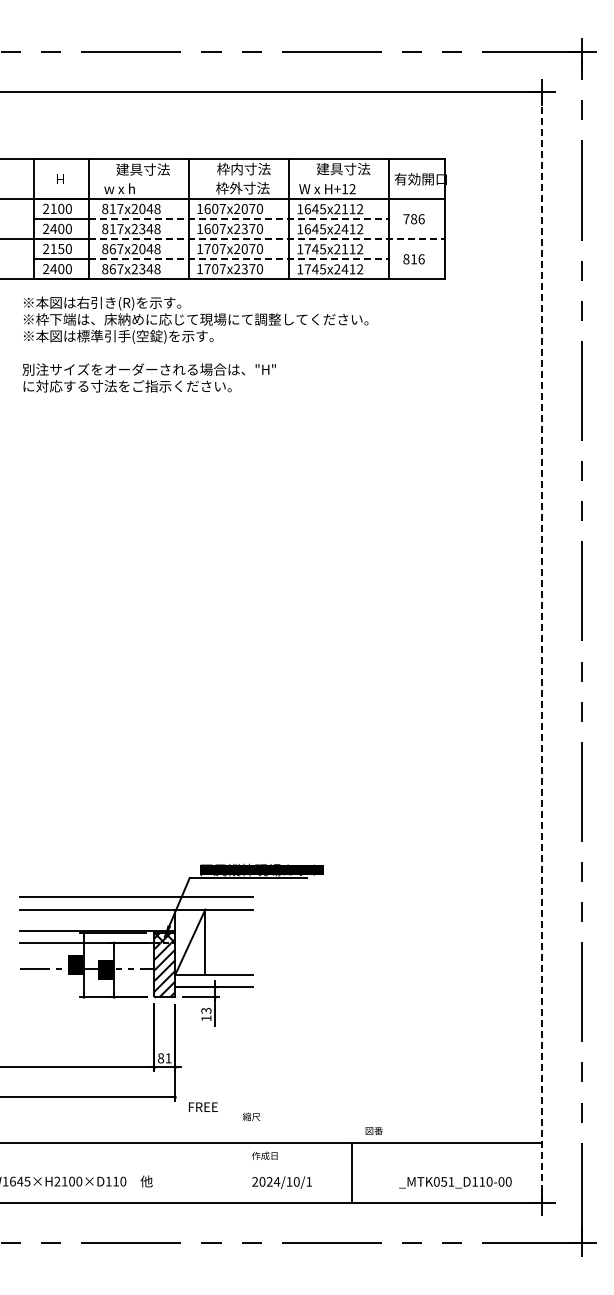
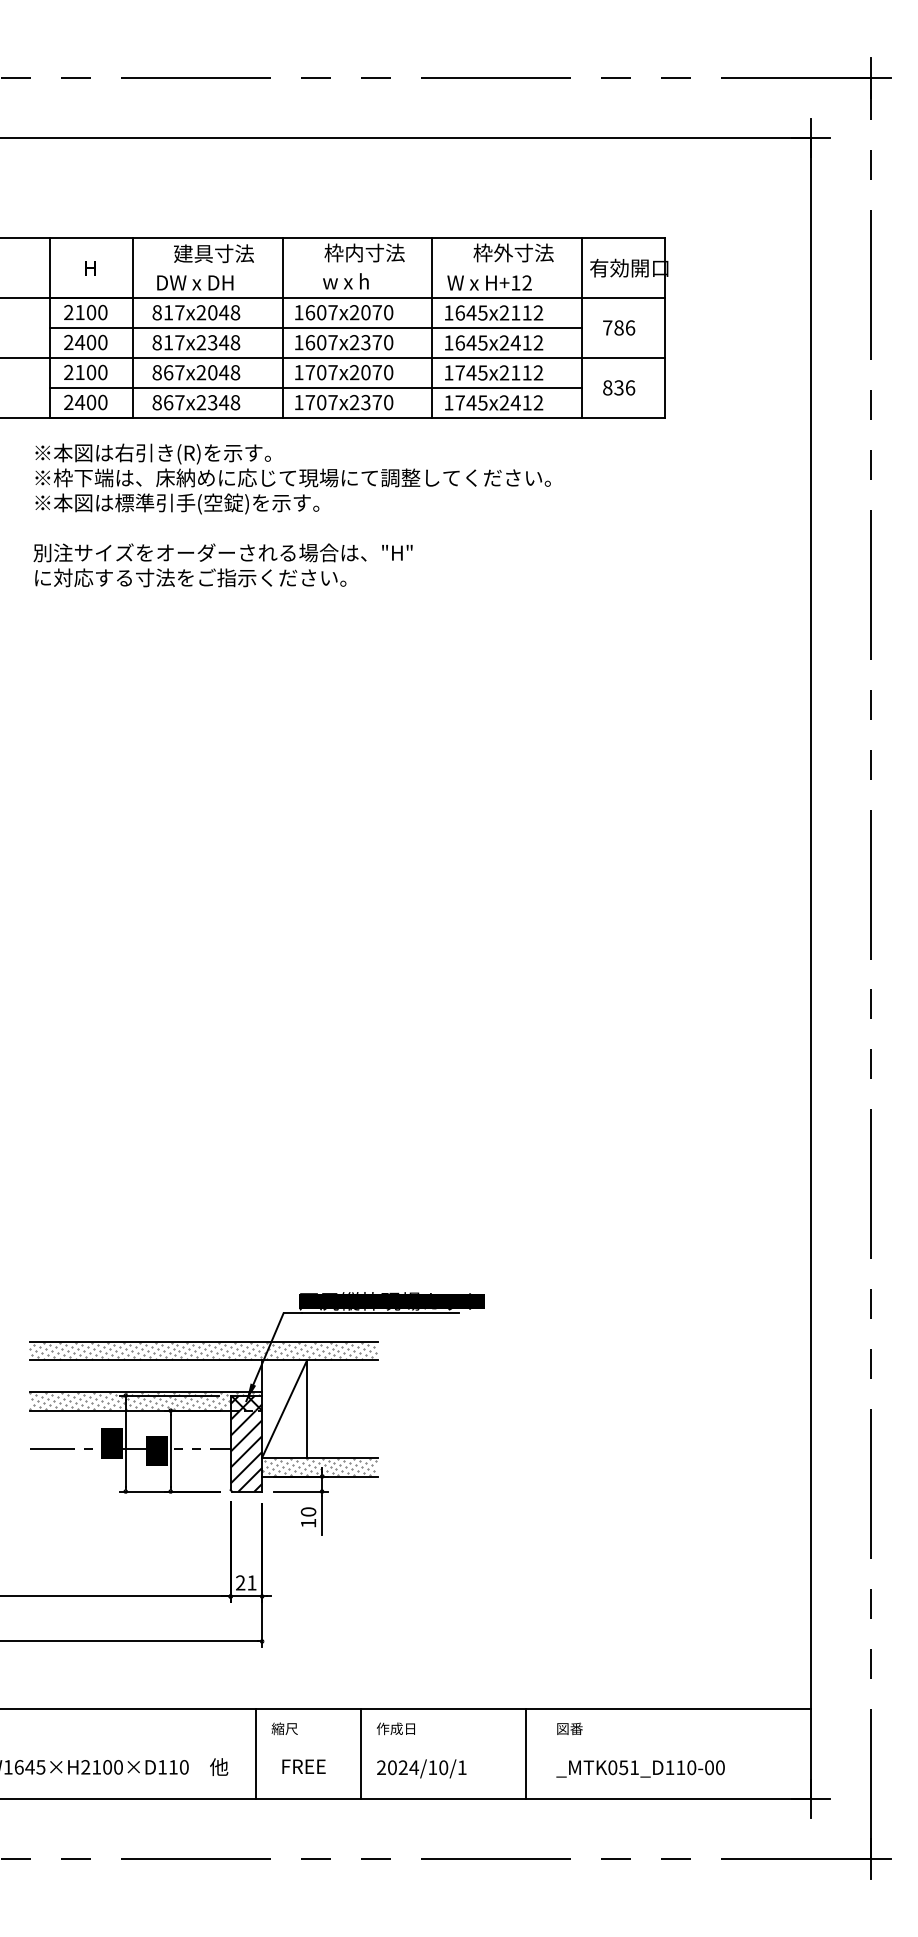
text: (329, 168) -> (492, 252), 建具寸法 -> 枠外寸法
text: (130, 188) -> (195, 282), w x h -> DW x DH
text: (242, 188) -> (362, 282), 枠外寸法 -> w x h
line: (239, 219) -> (358, 328), dashed -> solid
line: (266, 239) -> (398, 358), dashed -> solid
text: (61, 248) -> (91, 371), 2150 -> 2100
line: (239, 259) -> (358, 388), dashed -> solid
text: (413, 259) -> (618, 388), 816 -> 836
line: (542, 647) -> (811, 968), dashed -> solid
hatch: (135, 903) -> (202, 1351), added
hatch: (96, 936) -> (144, 1400), added
hatch: (213, 980) -> (319, 1466), added
text: (206, 1010) -> (308, 1511), 13 -> 10
text: (161, 1058) -> (241, 1583), 81 -> 21
text: (203, 1106) -> (304, 1765), moved
text: (251, 1116) -> (284, 1728), moved
text: (373, 1130) -> (568, 1728), moved
line: (171, 1172) -> (256, 1753), added
line: (241, 1172) -> (361, 1753), added
text: (455, 1182) -> (640, 1768), moved

